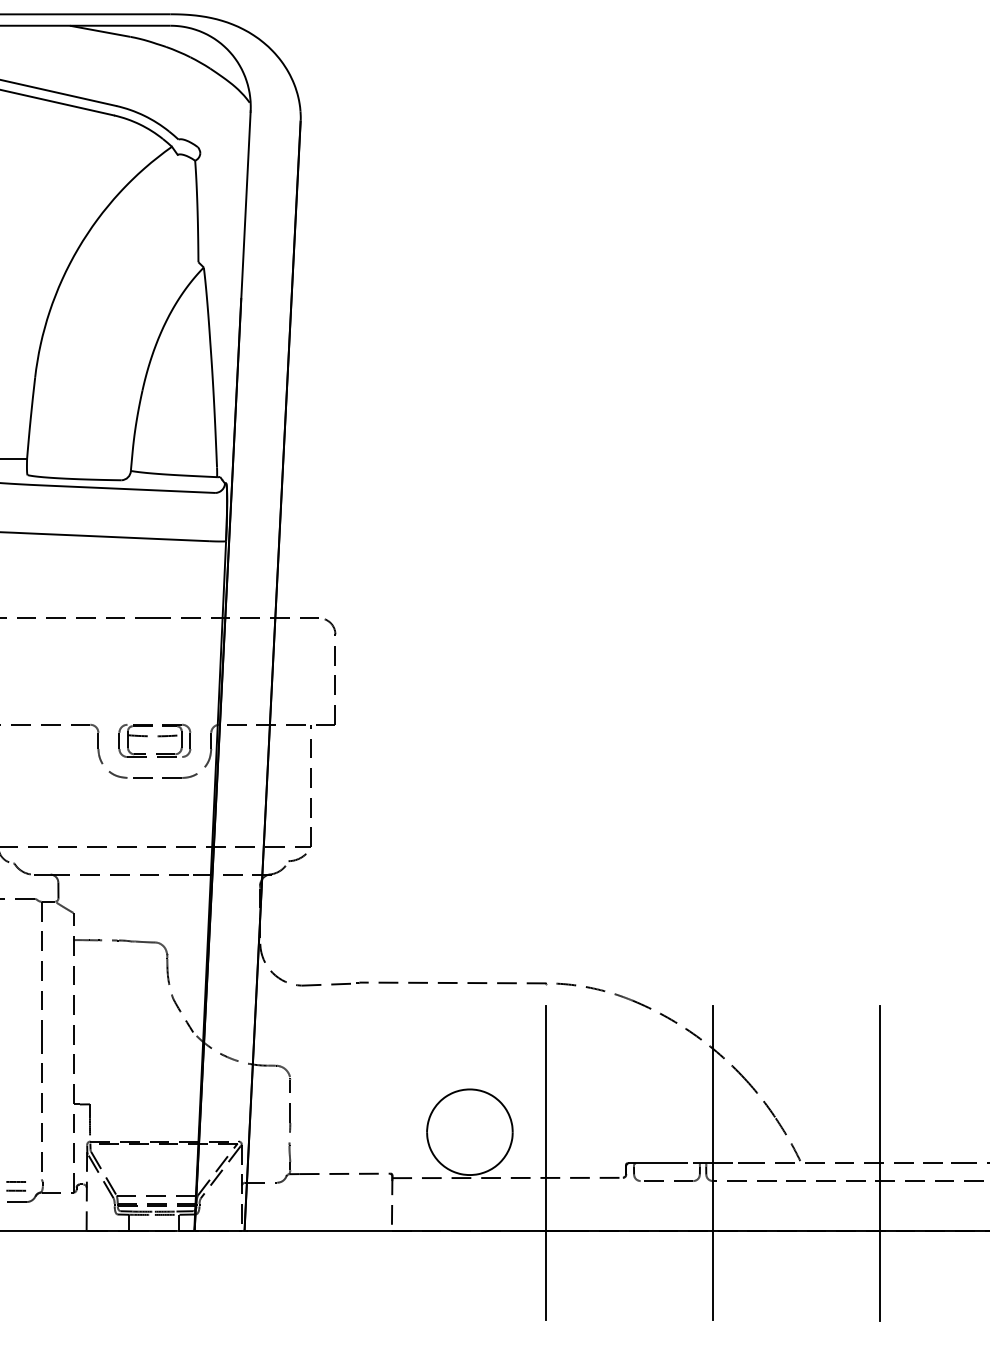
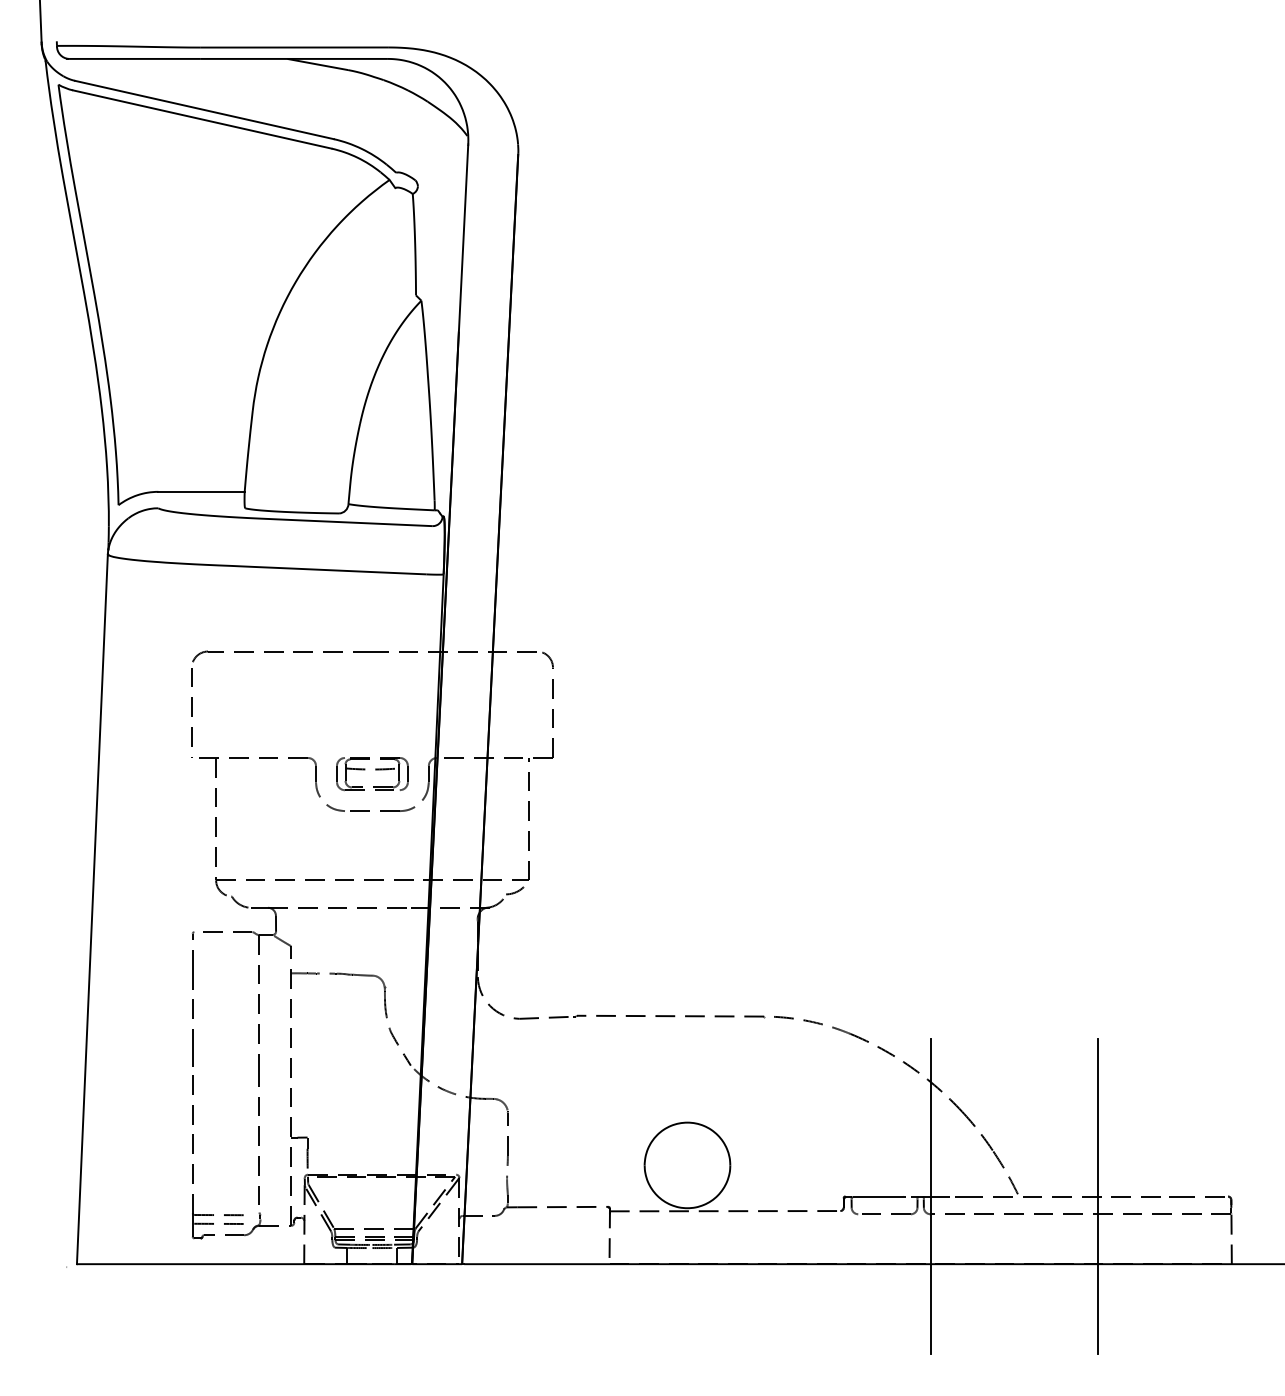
line: (545, 1163) -> (763, 1196), removed

